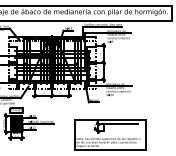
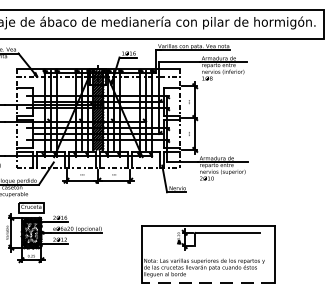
line: (110, 150) -> (207, 282), solid -> dashed

